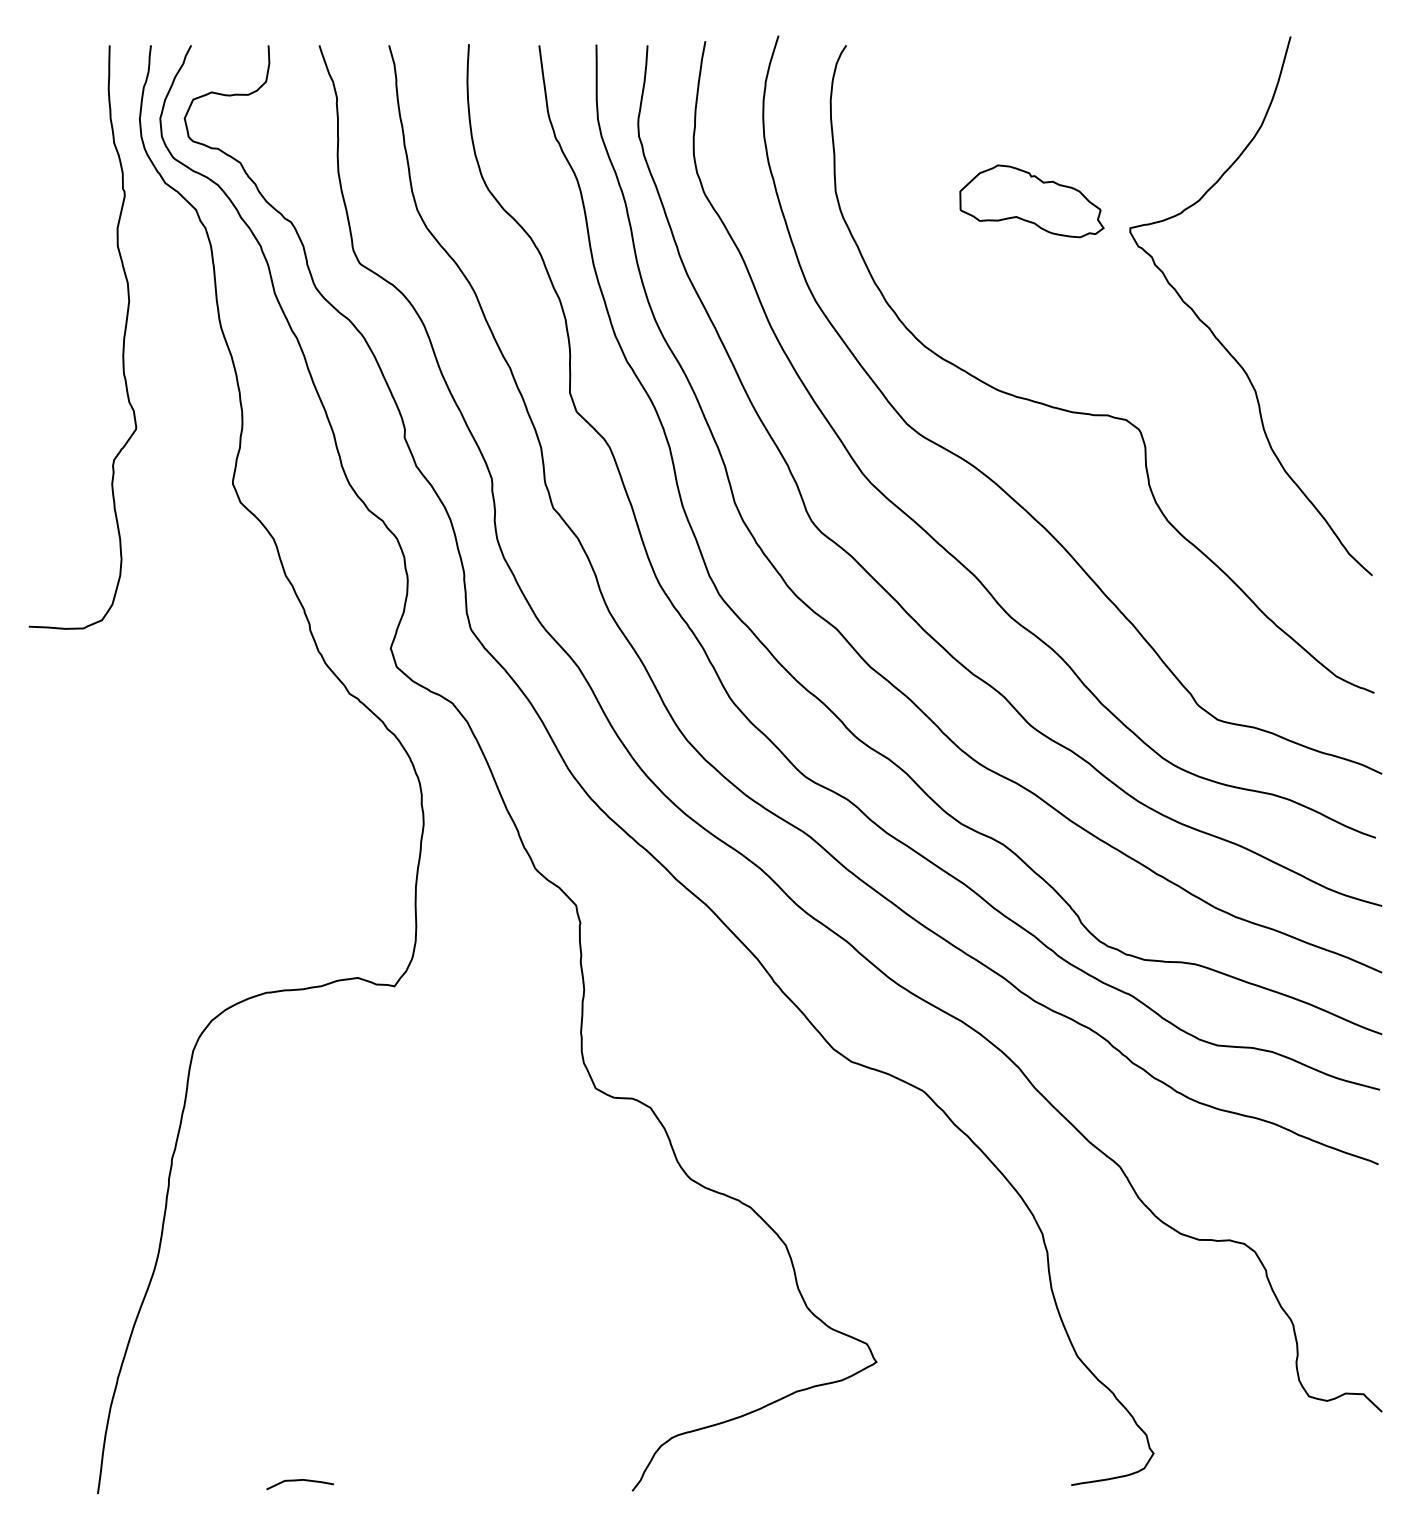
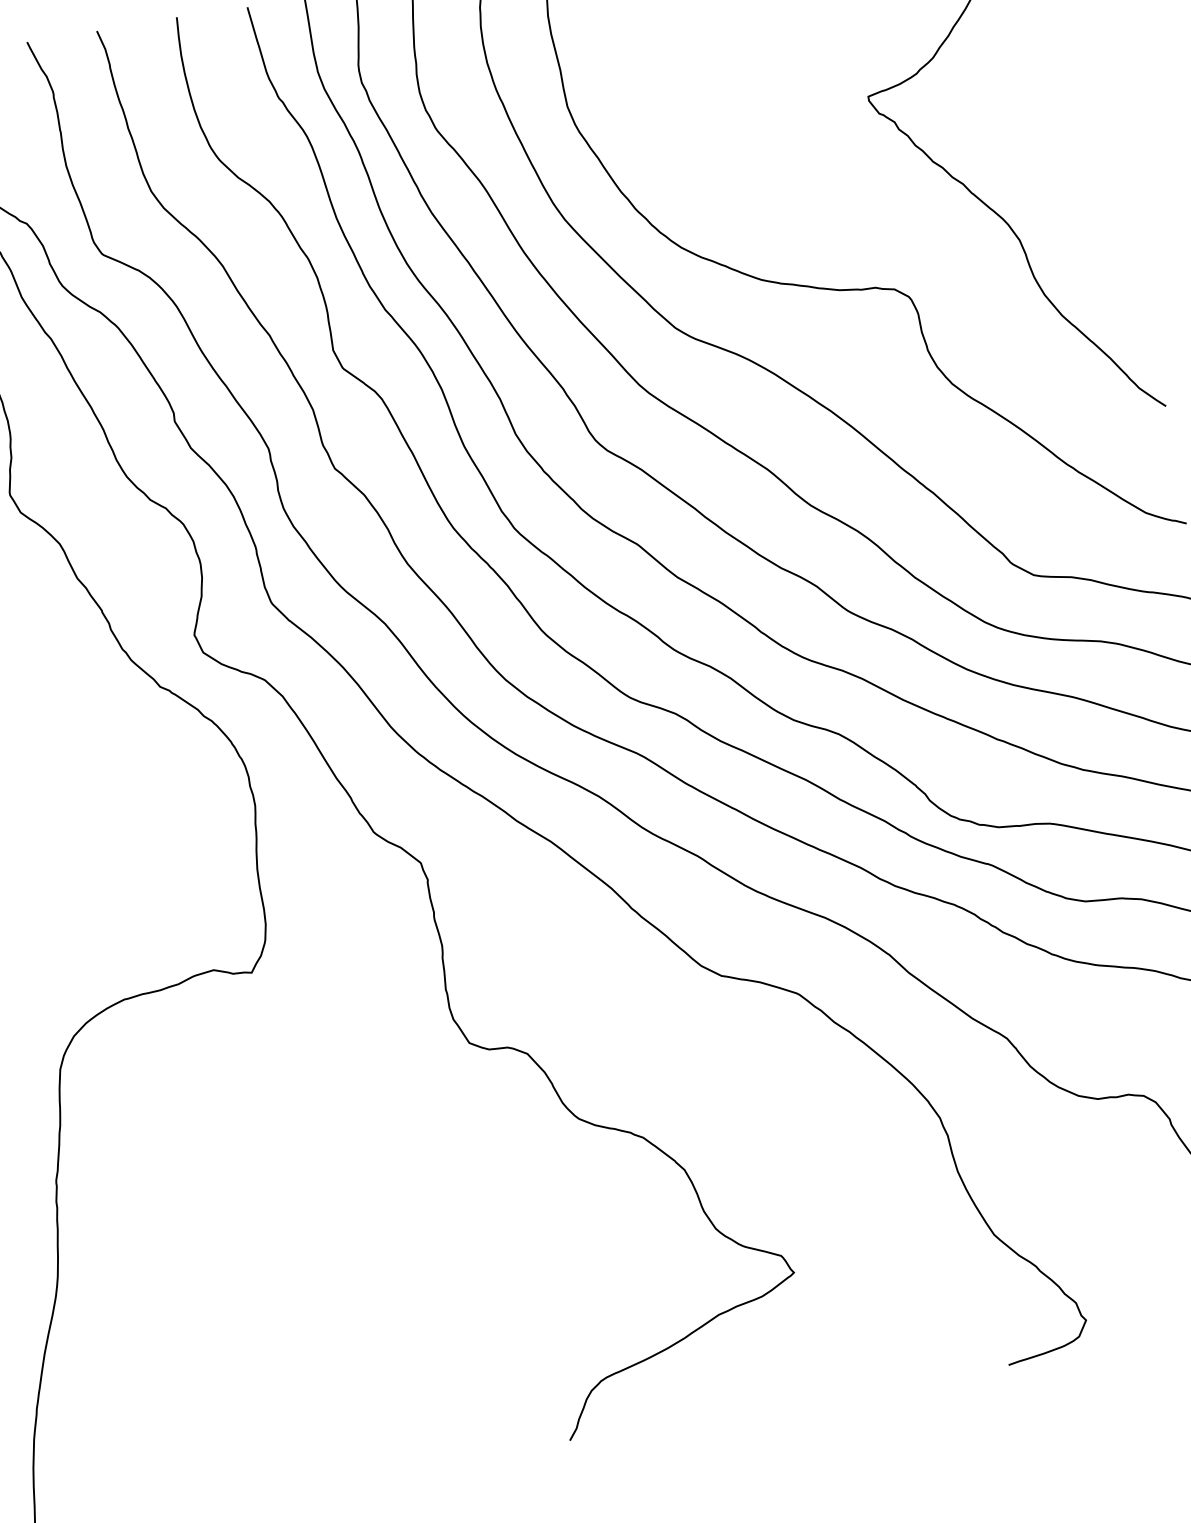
part: (1031, 201) -> (765, 85), removed
curve: (298, 1481) -> (234, 1483), removed

